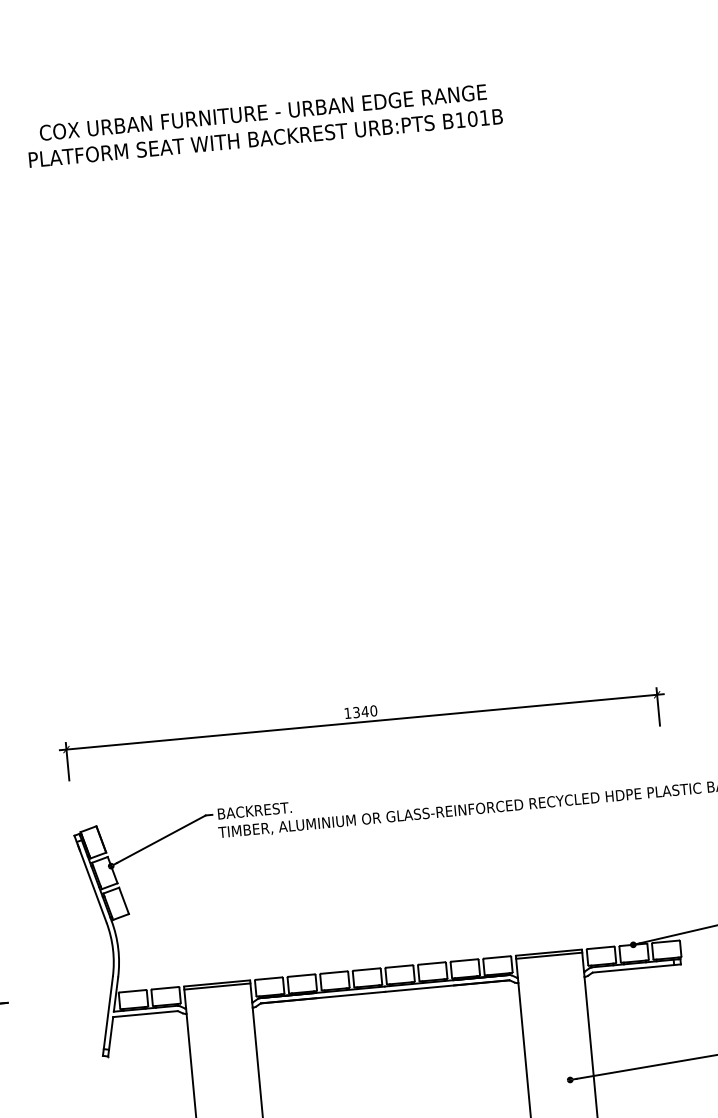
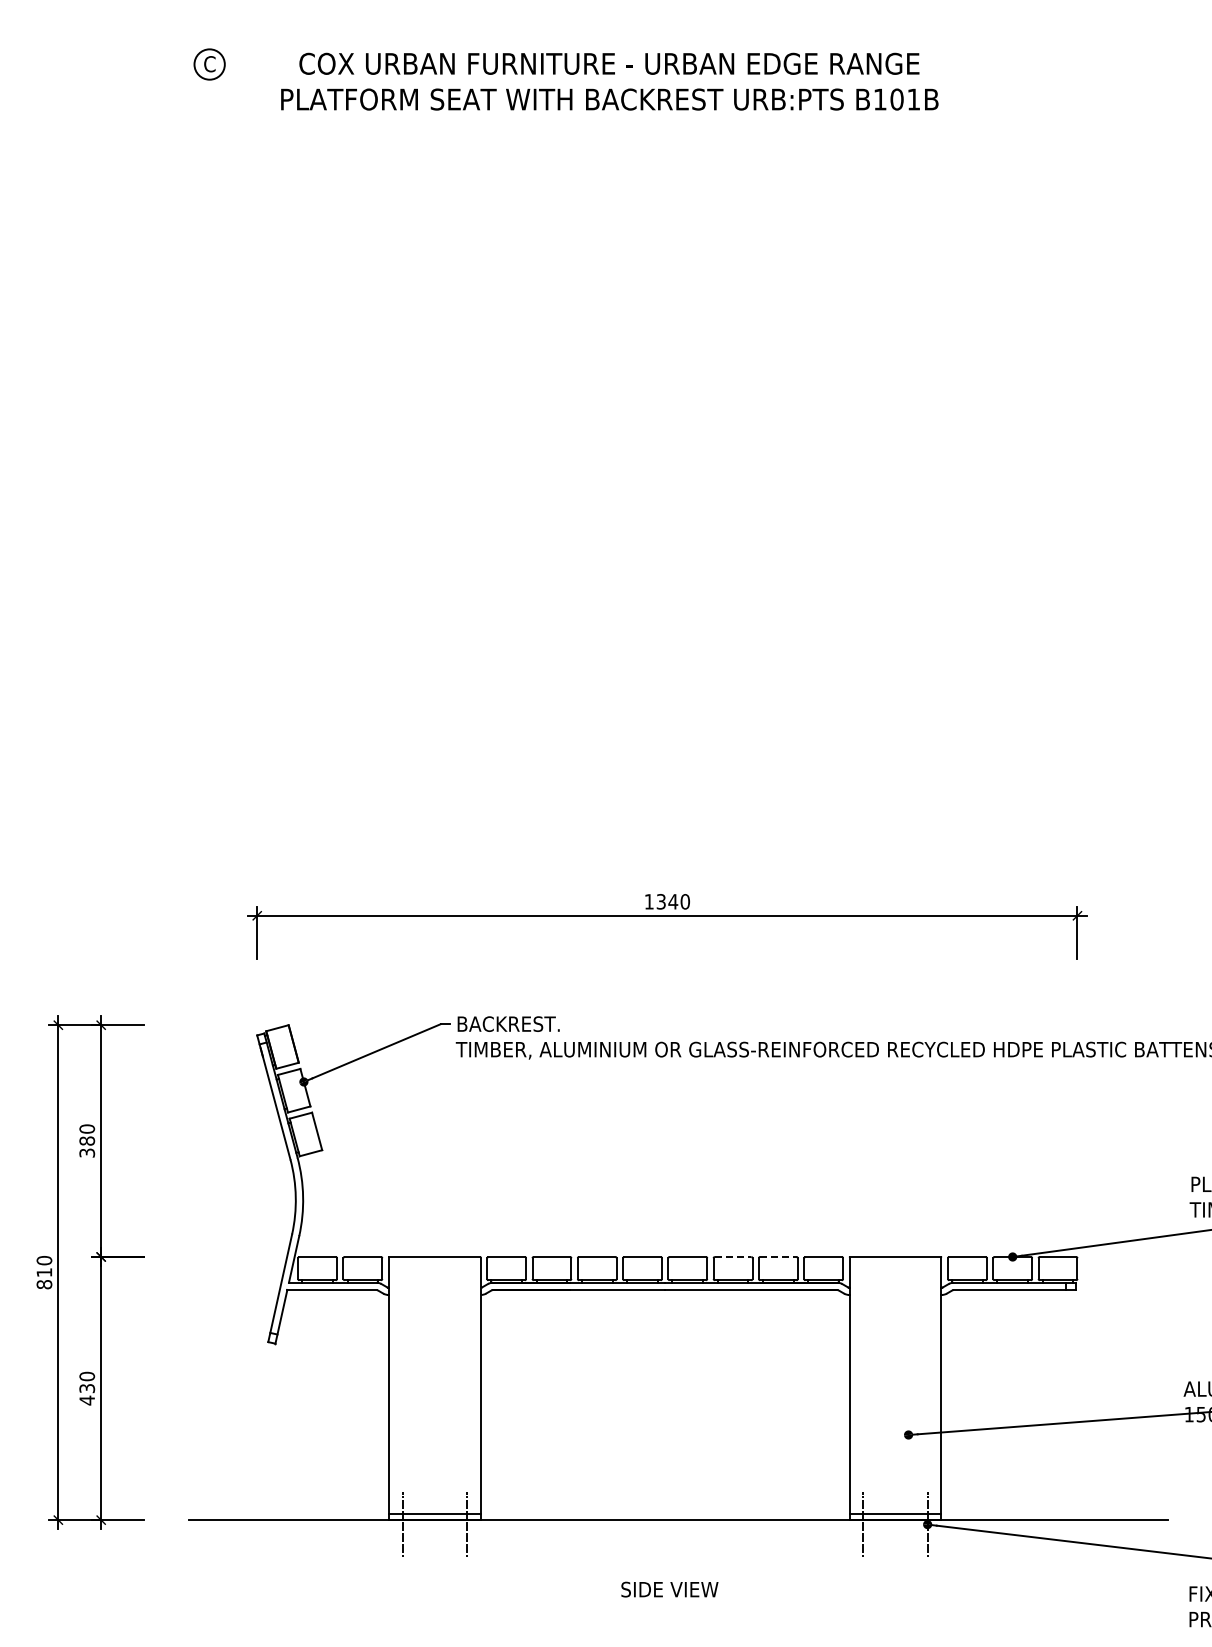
line: (549, 955) -> (895, 1261), removed
line: (464, 960) -> (778, 1257), solid -> dashed
line: (432, 963) -> (733, 1257), solid -> dashed
line: (217, 986) -> (434, 1261), removed

